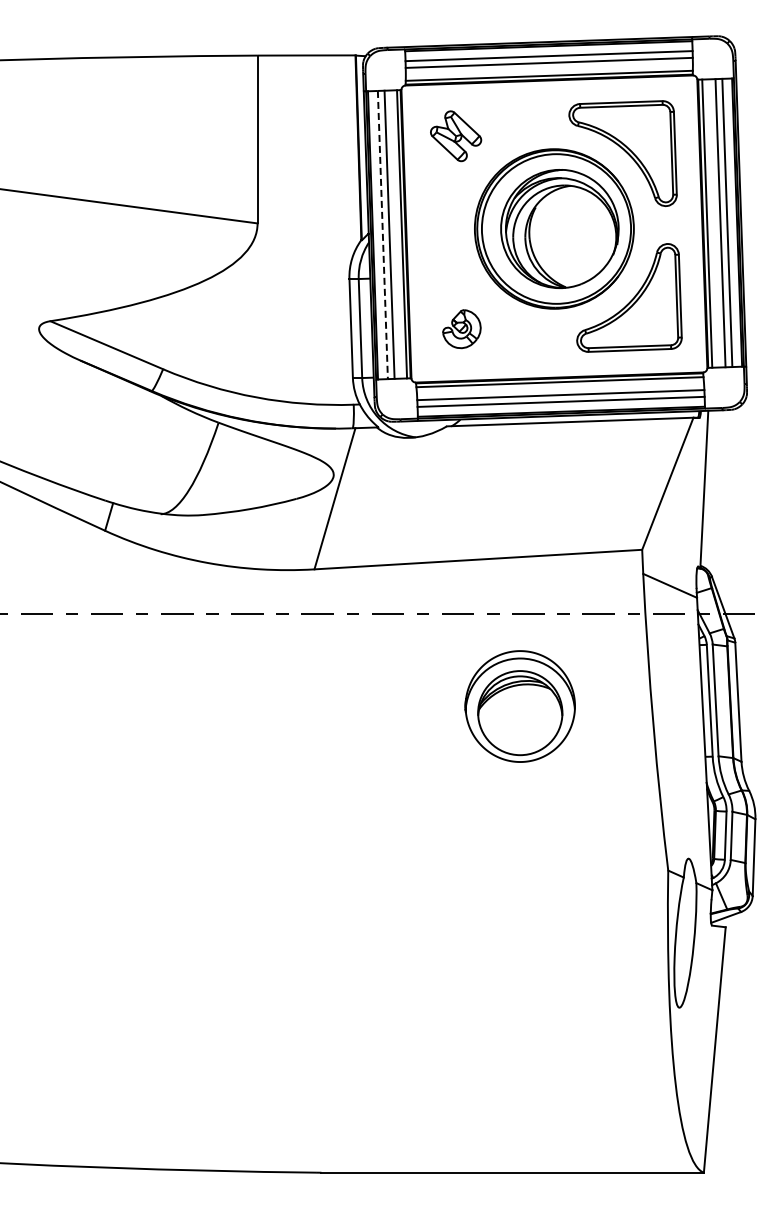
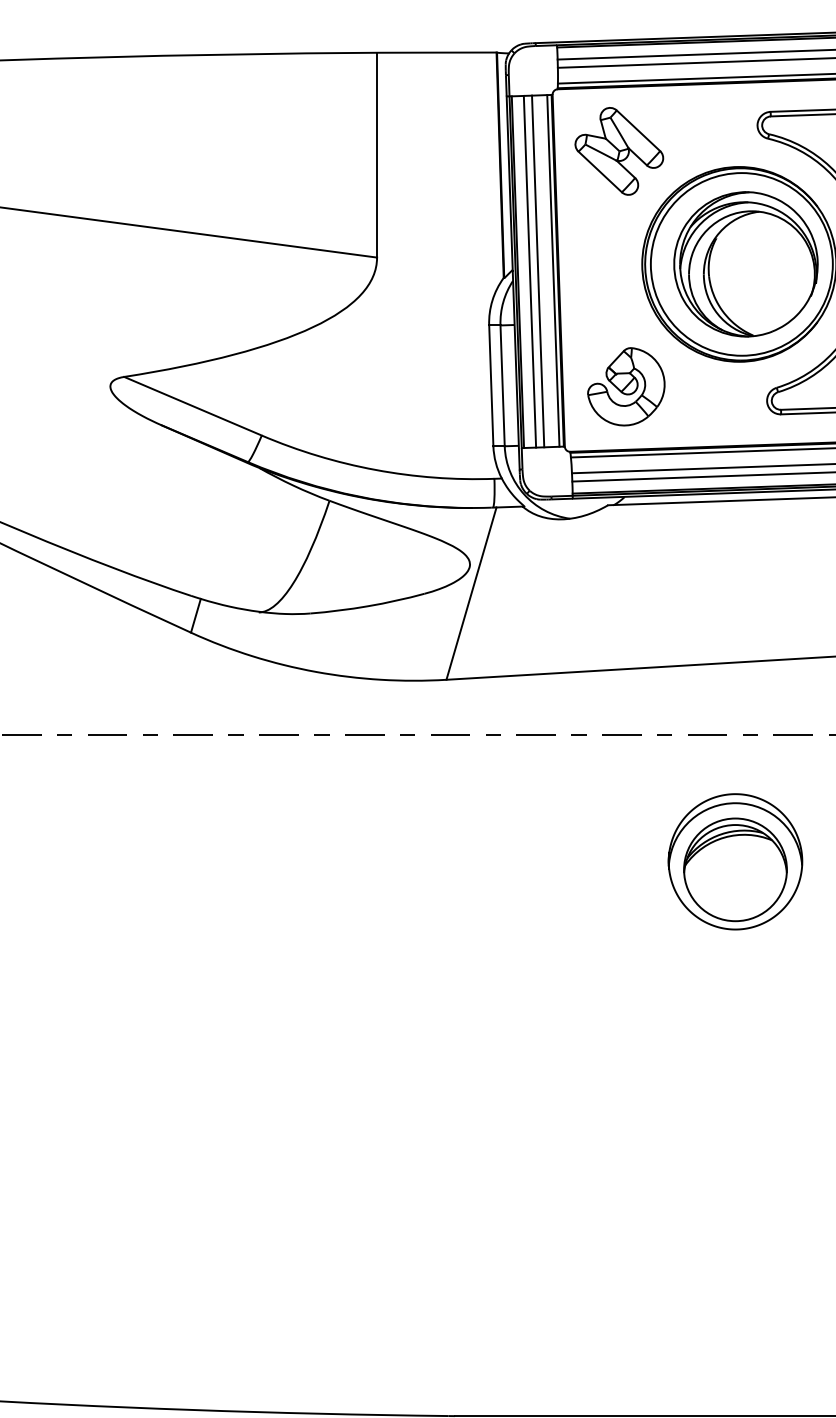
part: (455, 135) -> (618, 150), size x1.43
line: (382, 235) -> (529, 272), dashed -> solid
part: (461, 328) -> (625, 385), size x1.67
part: (519, 706) -> (734, 861), moved

